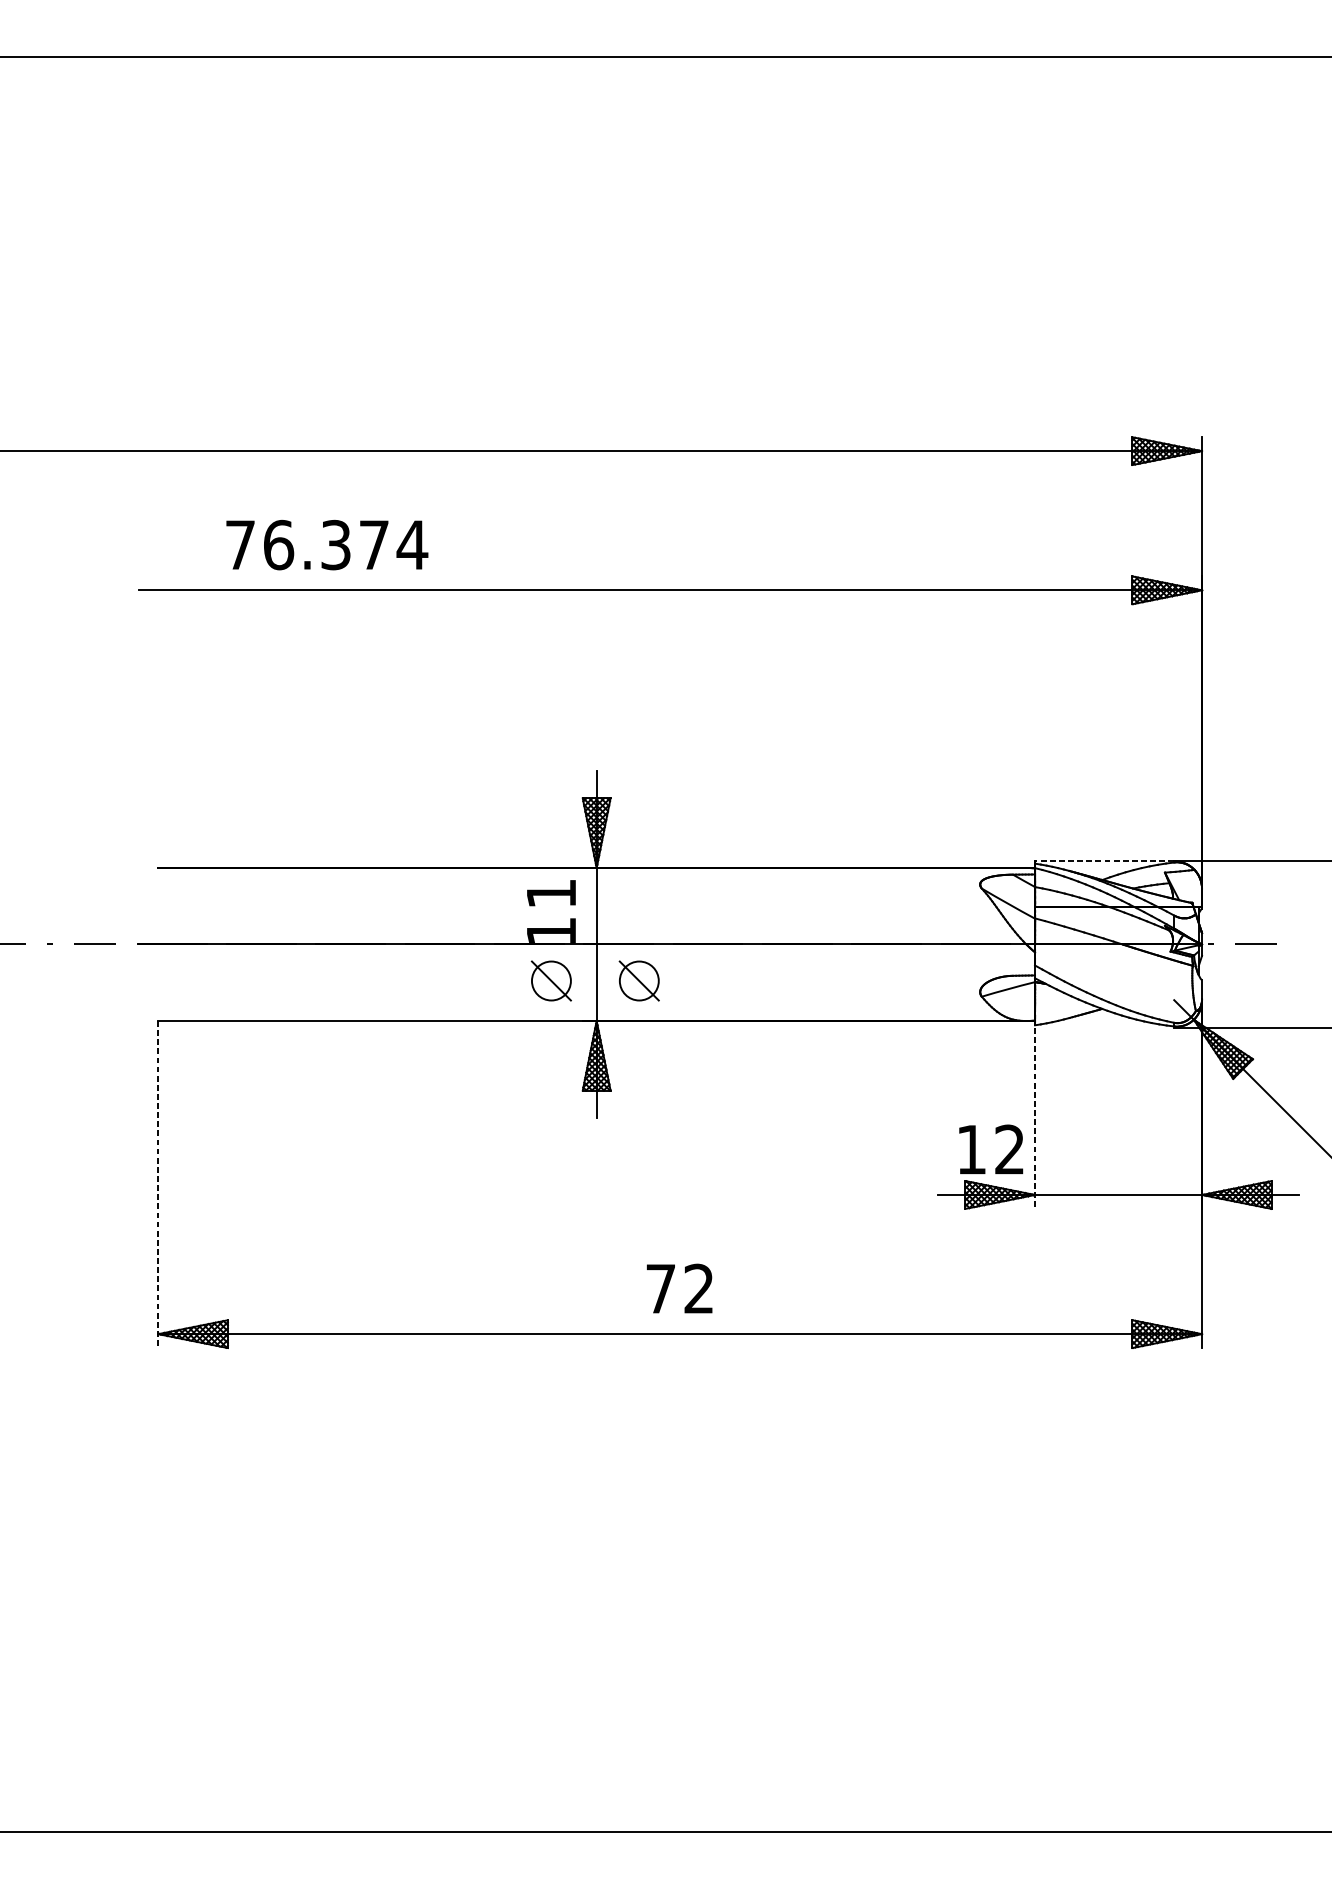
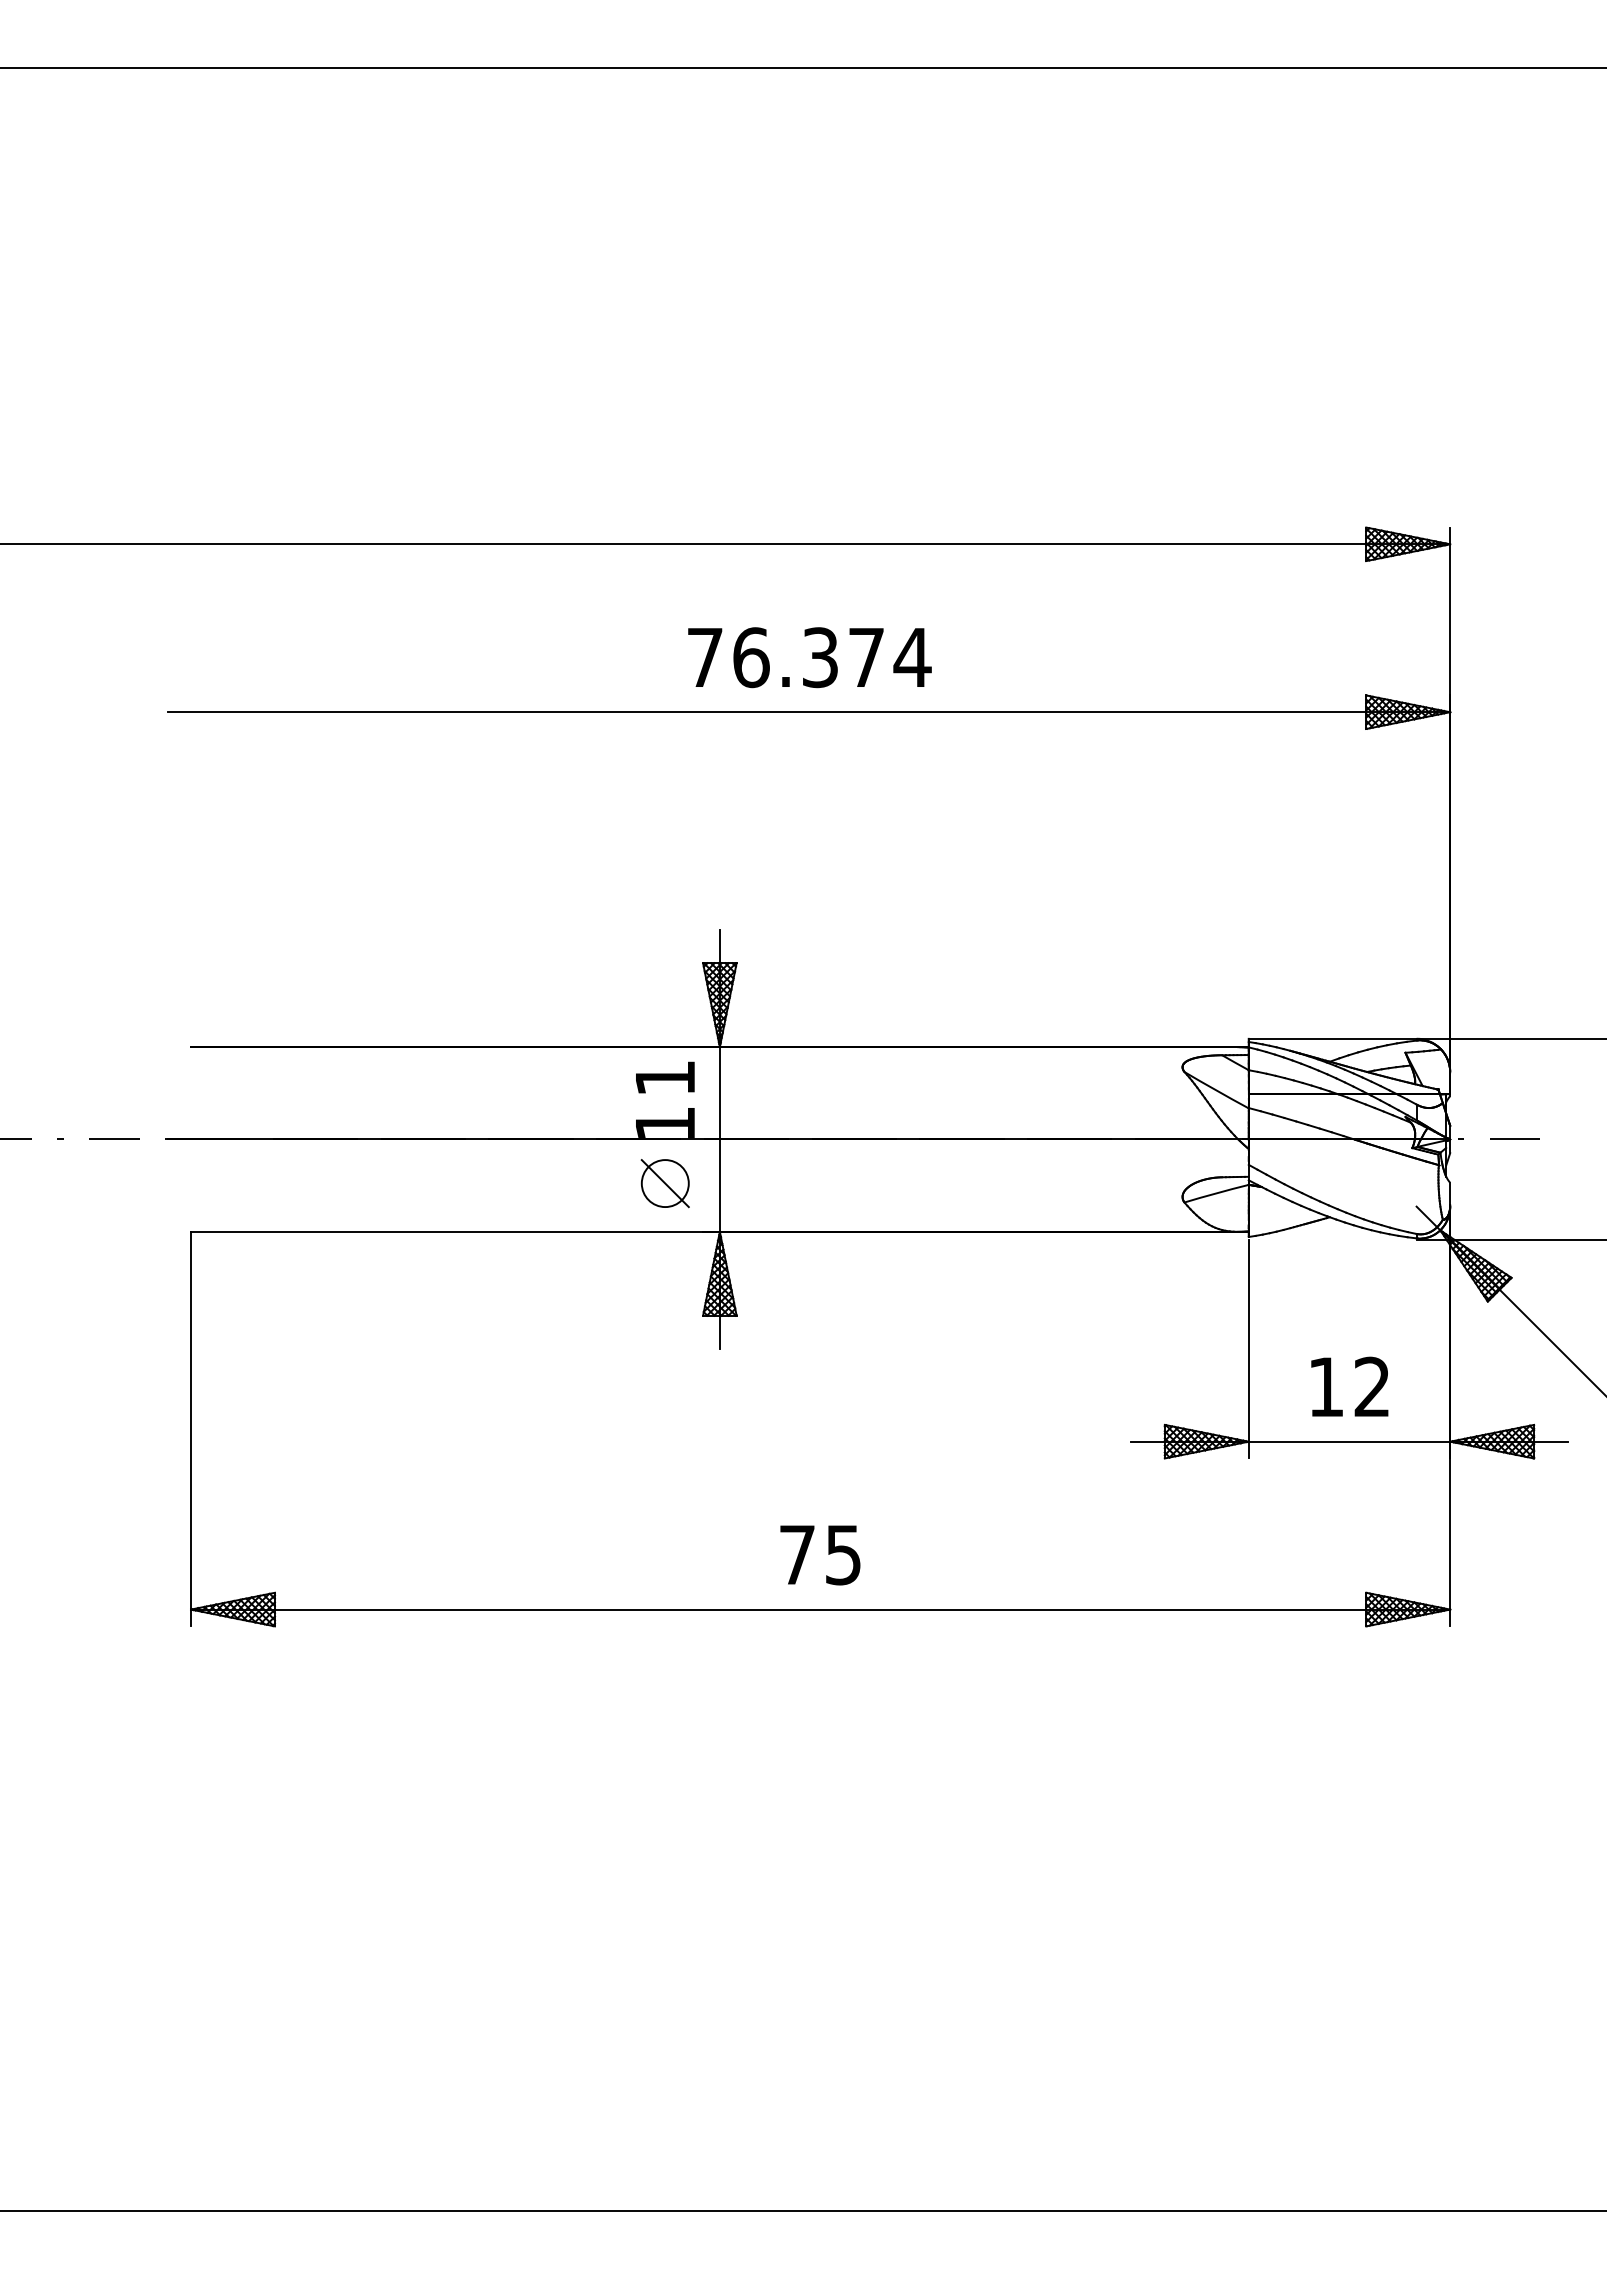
text: (326, 544) -> (809, 657), moved
line: (1104, 860) -> (1332, 1038), dashed -> solid
part: (638, 980) -> (770, 1183), removed
line: (1034, 1118) -> (1248, 1349), dashed -> solid
text: (990, 1149) -> (1349, 1386), moved
line: (158, 1184) -> (191, 1429), dashed -> solid
text: (699, 1288) -> (843, 1554), 72 -> 75

